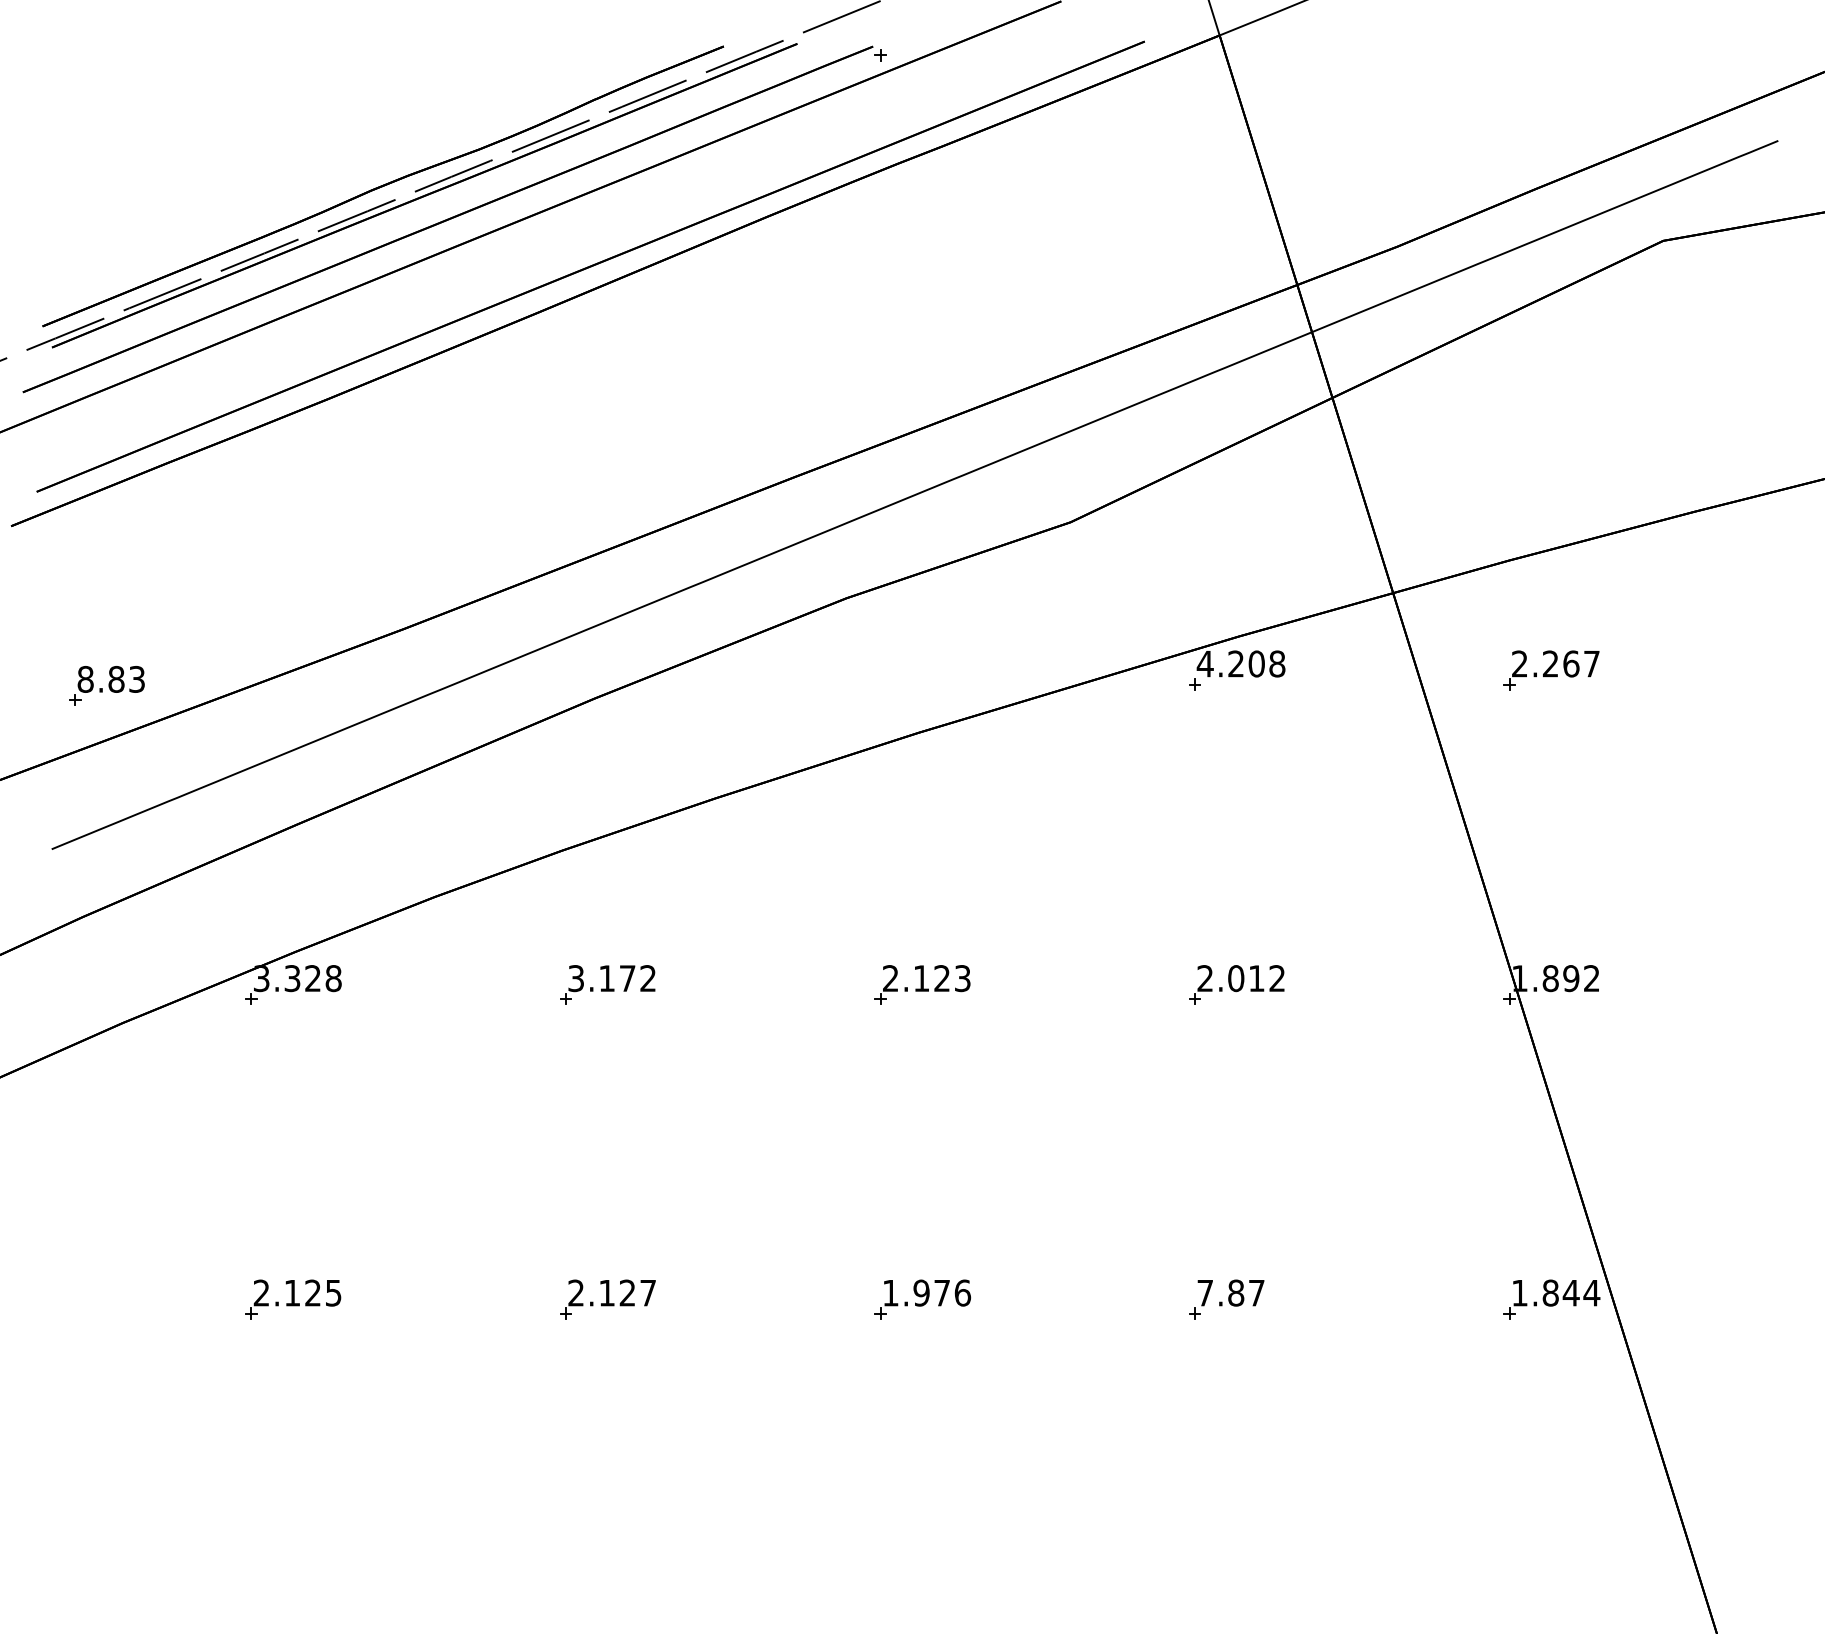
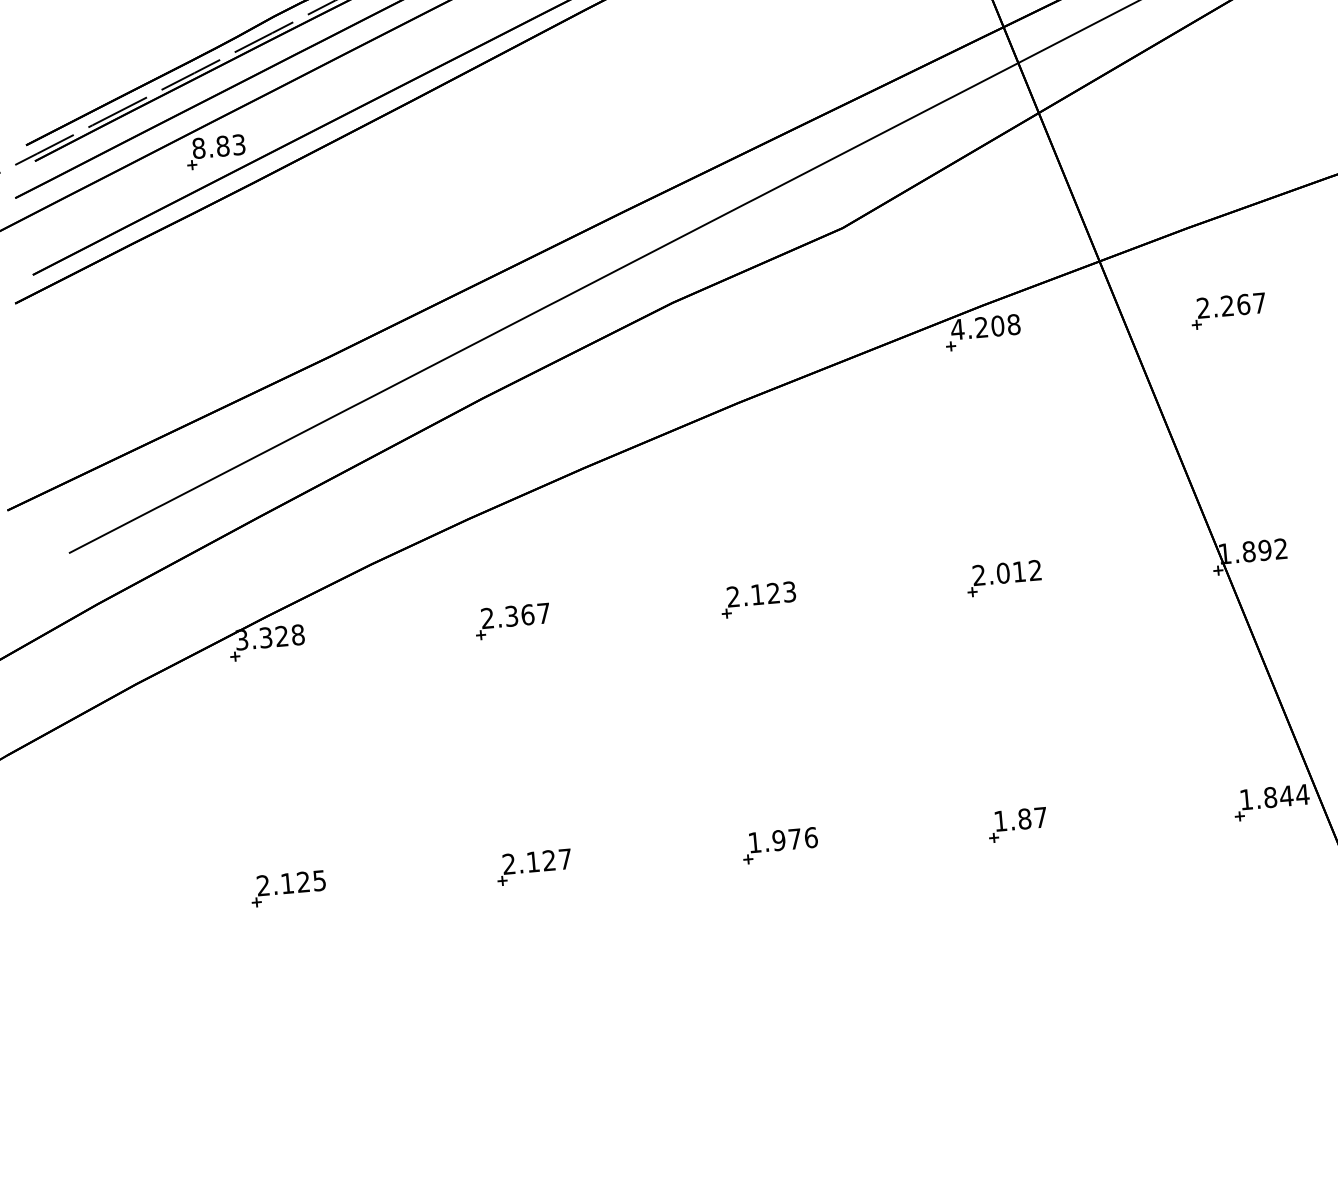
part: (106, 685) -> (215, 151), moved
text: (611, 978) -> (515, 615), 3.172 -> 2.367
text: (1204, 1293) -> (1000, 821), 7.87 -> 1.87

